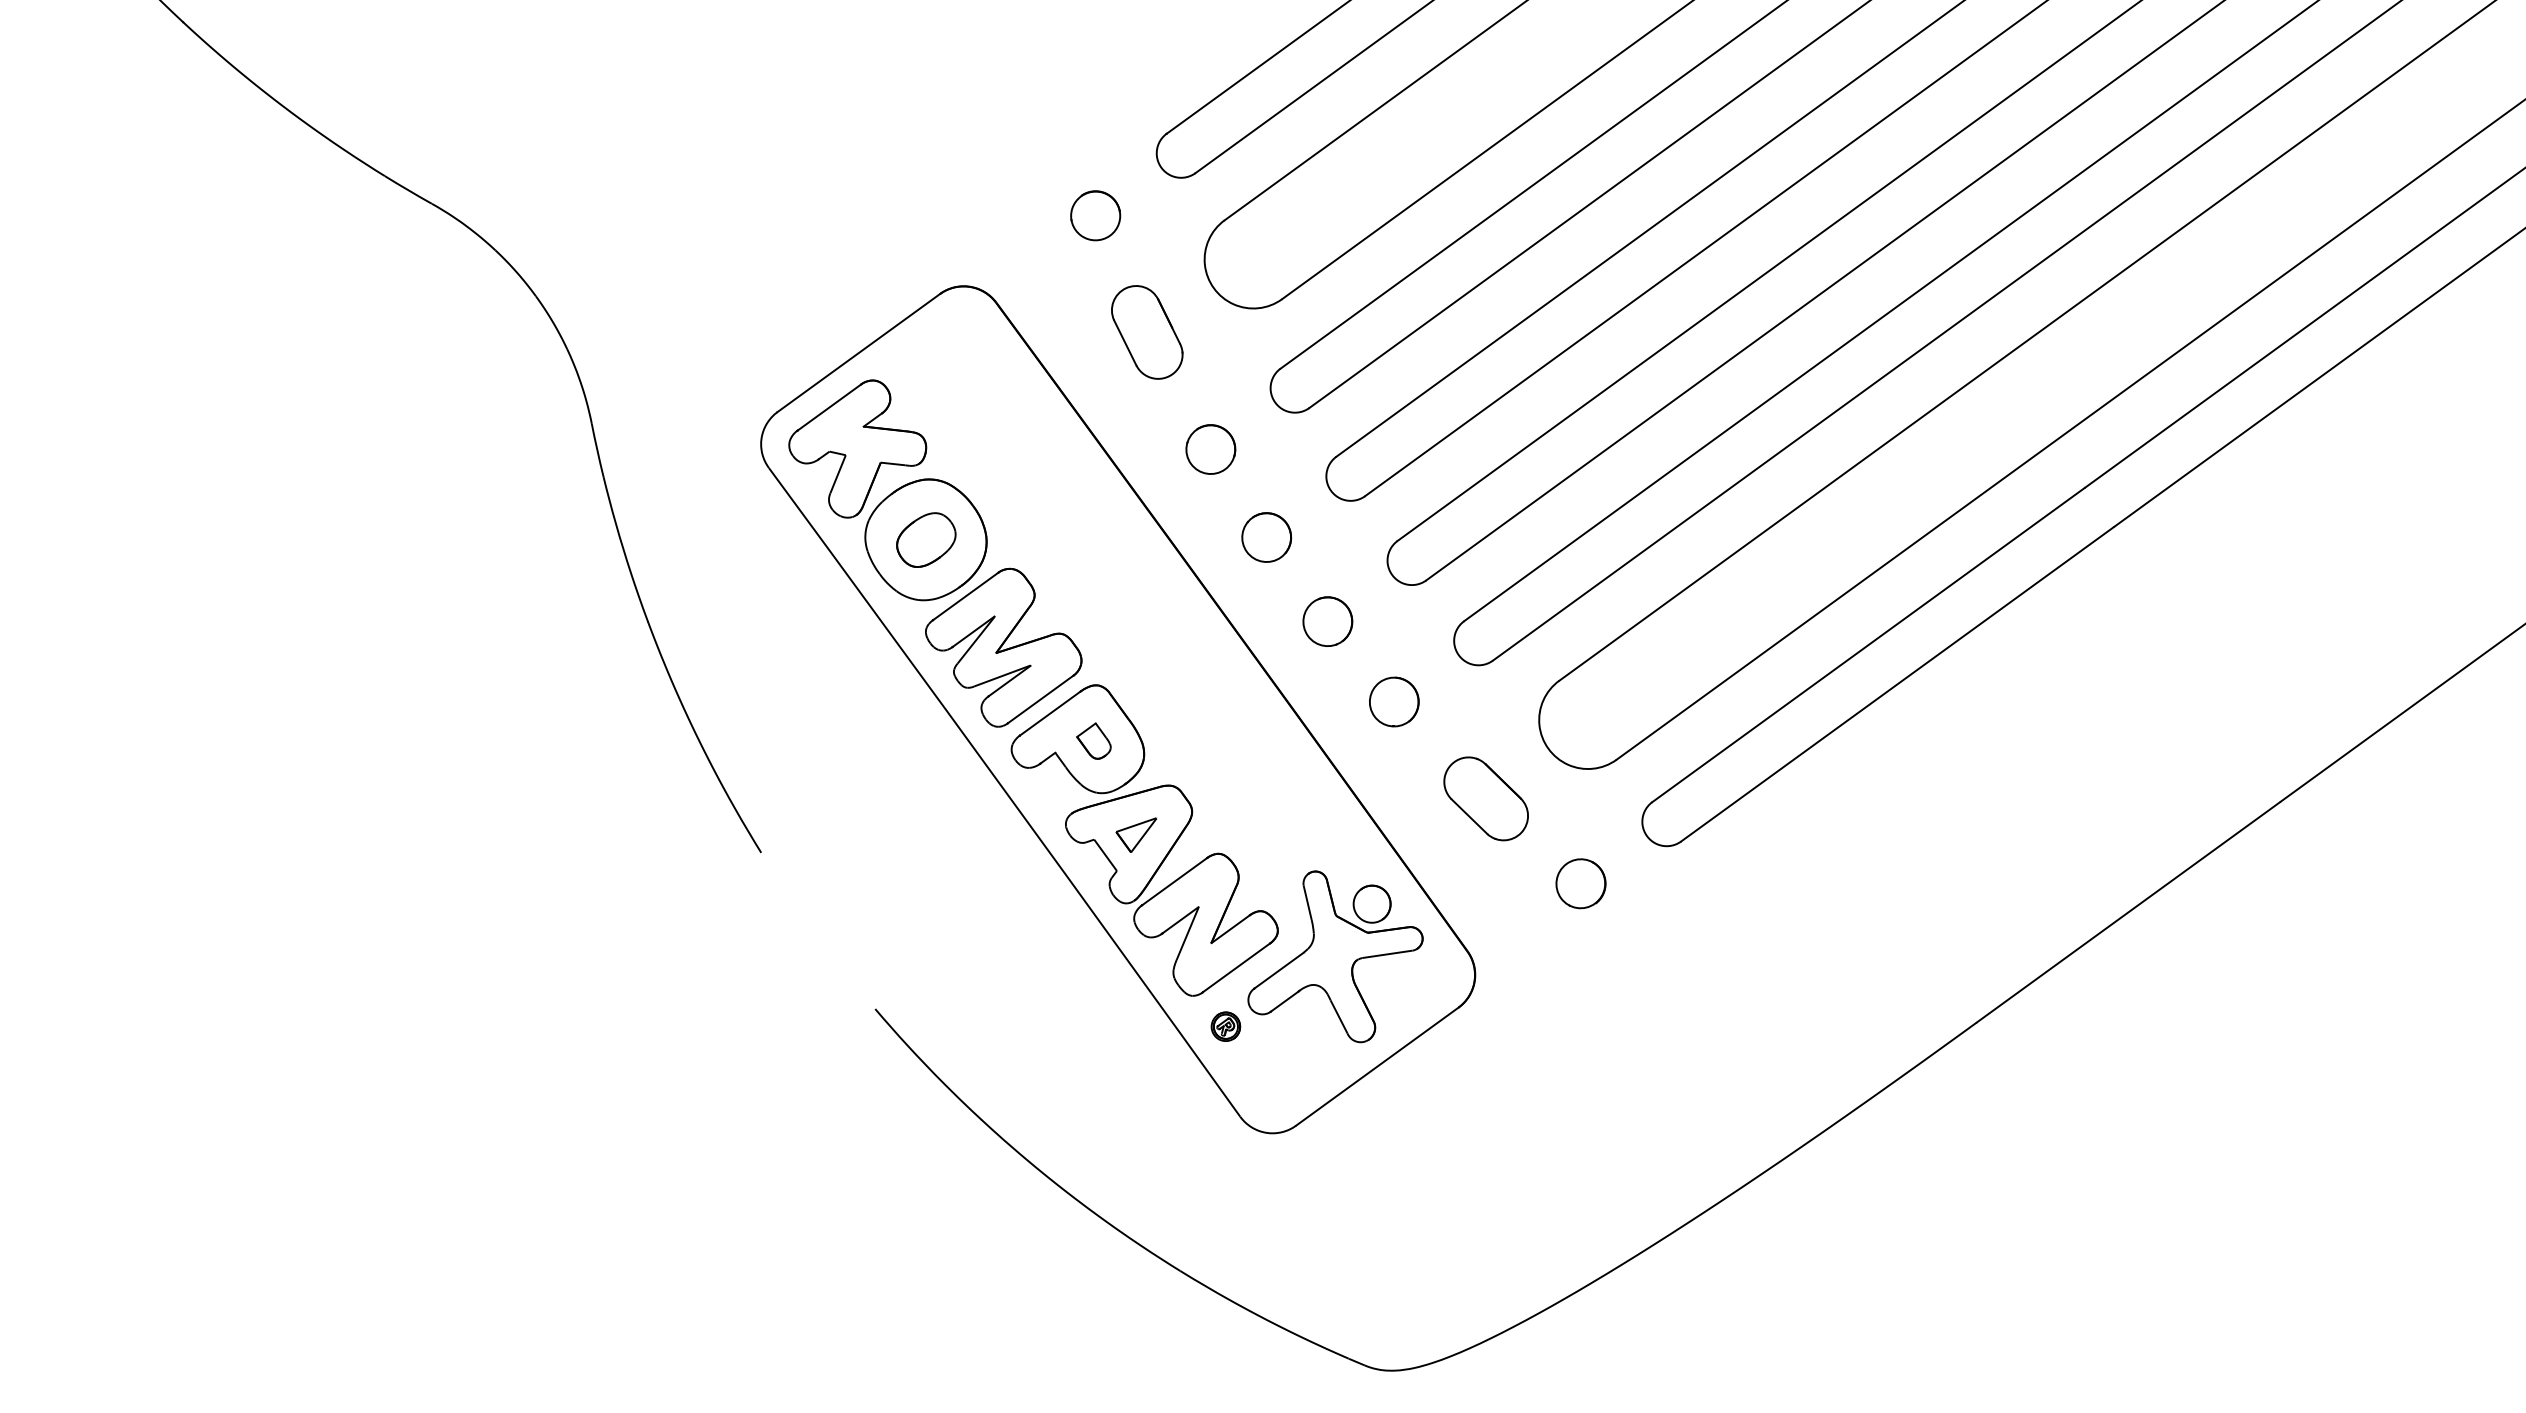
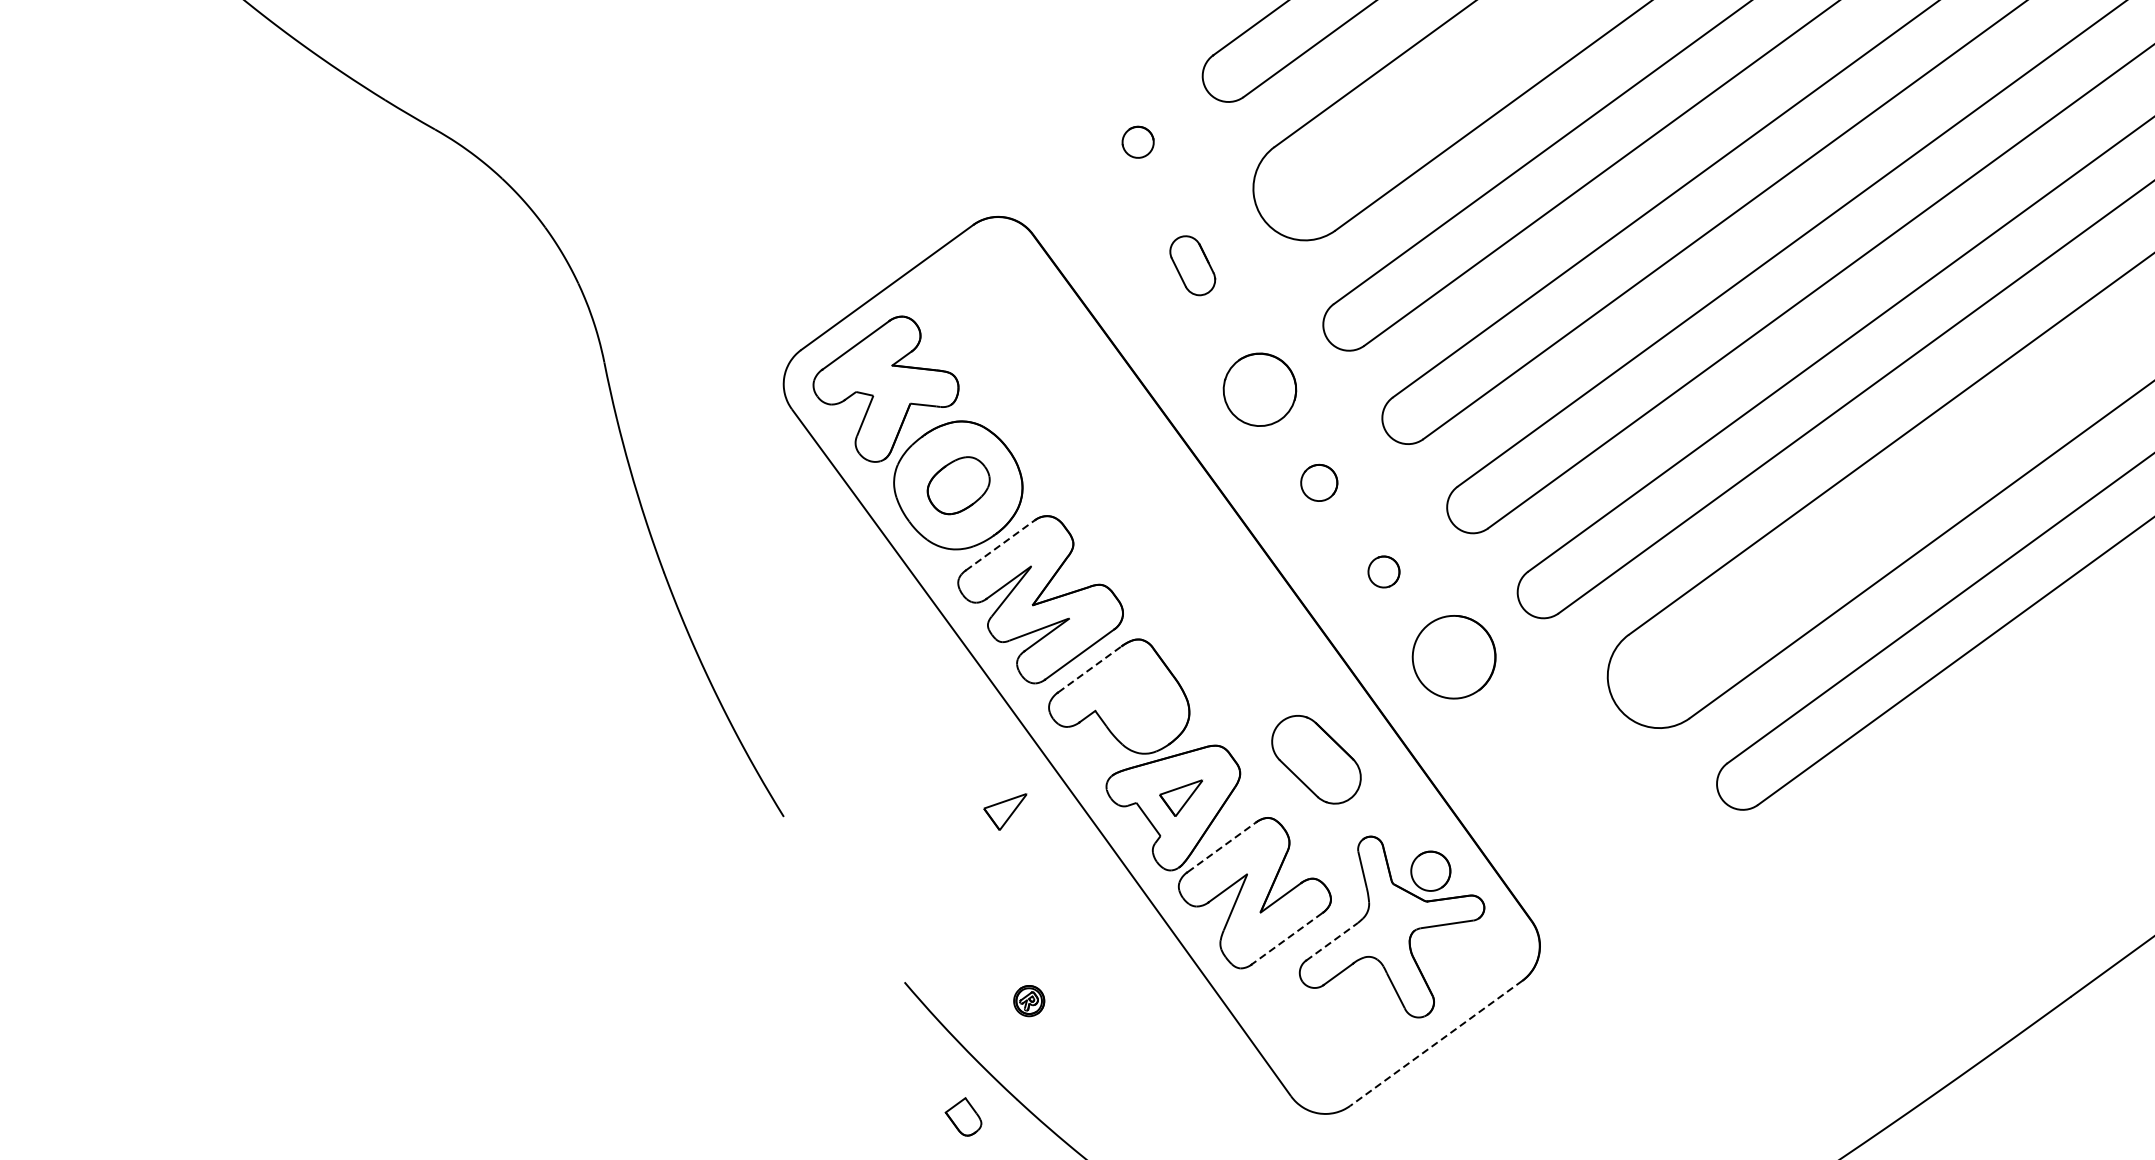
part: (1095, 215) -> (1137, 141), size x0.6
part: (1147, 332) -> (1192, 265), size x0.6
part: (1210, 449) -> (1259, 389), size x1.4
part: (1266, 537) -> (1318, 482), size x0.7
line: (965, 596) -> (1000, 545), solid -> dashed
part: (1327, 621) -> (1383, 571), size x0.6
part: (1394, 701) -> (1454, 656), size x1.6
line: (1050, 713) -> (1090, 669), solid -> dashed
part: (1093, 740) -> (963, 1116), moved
part: (1485, 798) -> (1315, 759), moved
part: (969, 847) -> (1004, 811), added
line: (1174, 881) -> (1221, 847), solid -> dashed
part: (1580, 883) -> (1651, 849), removed
line: (1236, 967) -> (1287, 938), solid -> dashed
line: (1279, 970) -> (1332, 941), solid -> dashed
part: (1225, 1026) -> (1028, 1000), moved
line: (1376, 1066) -> (1435, 1043), solid -> dashed

